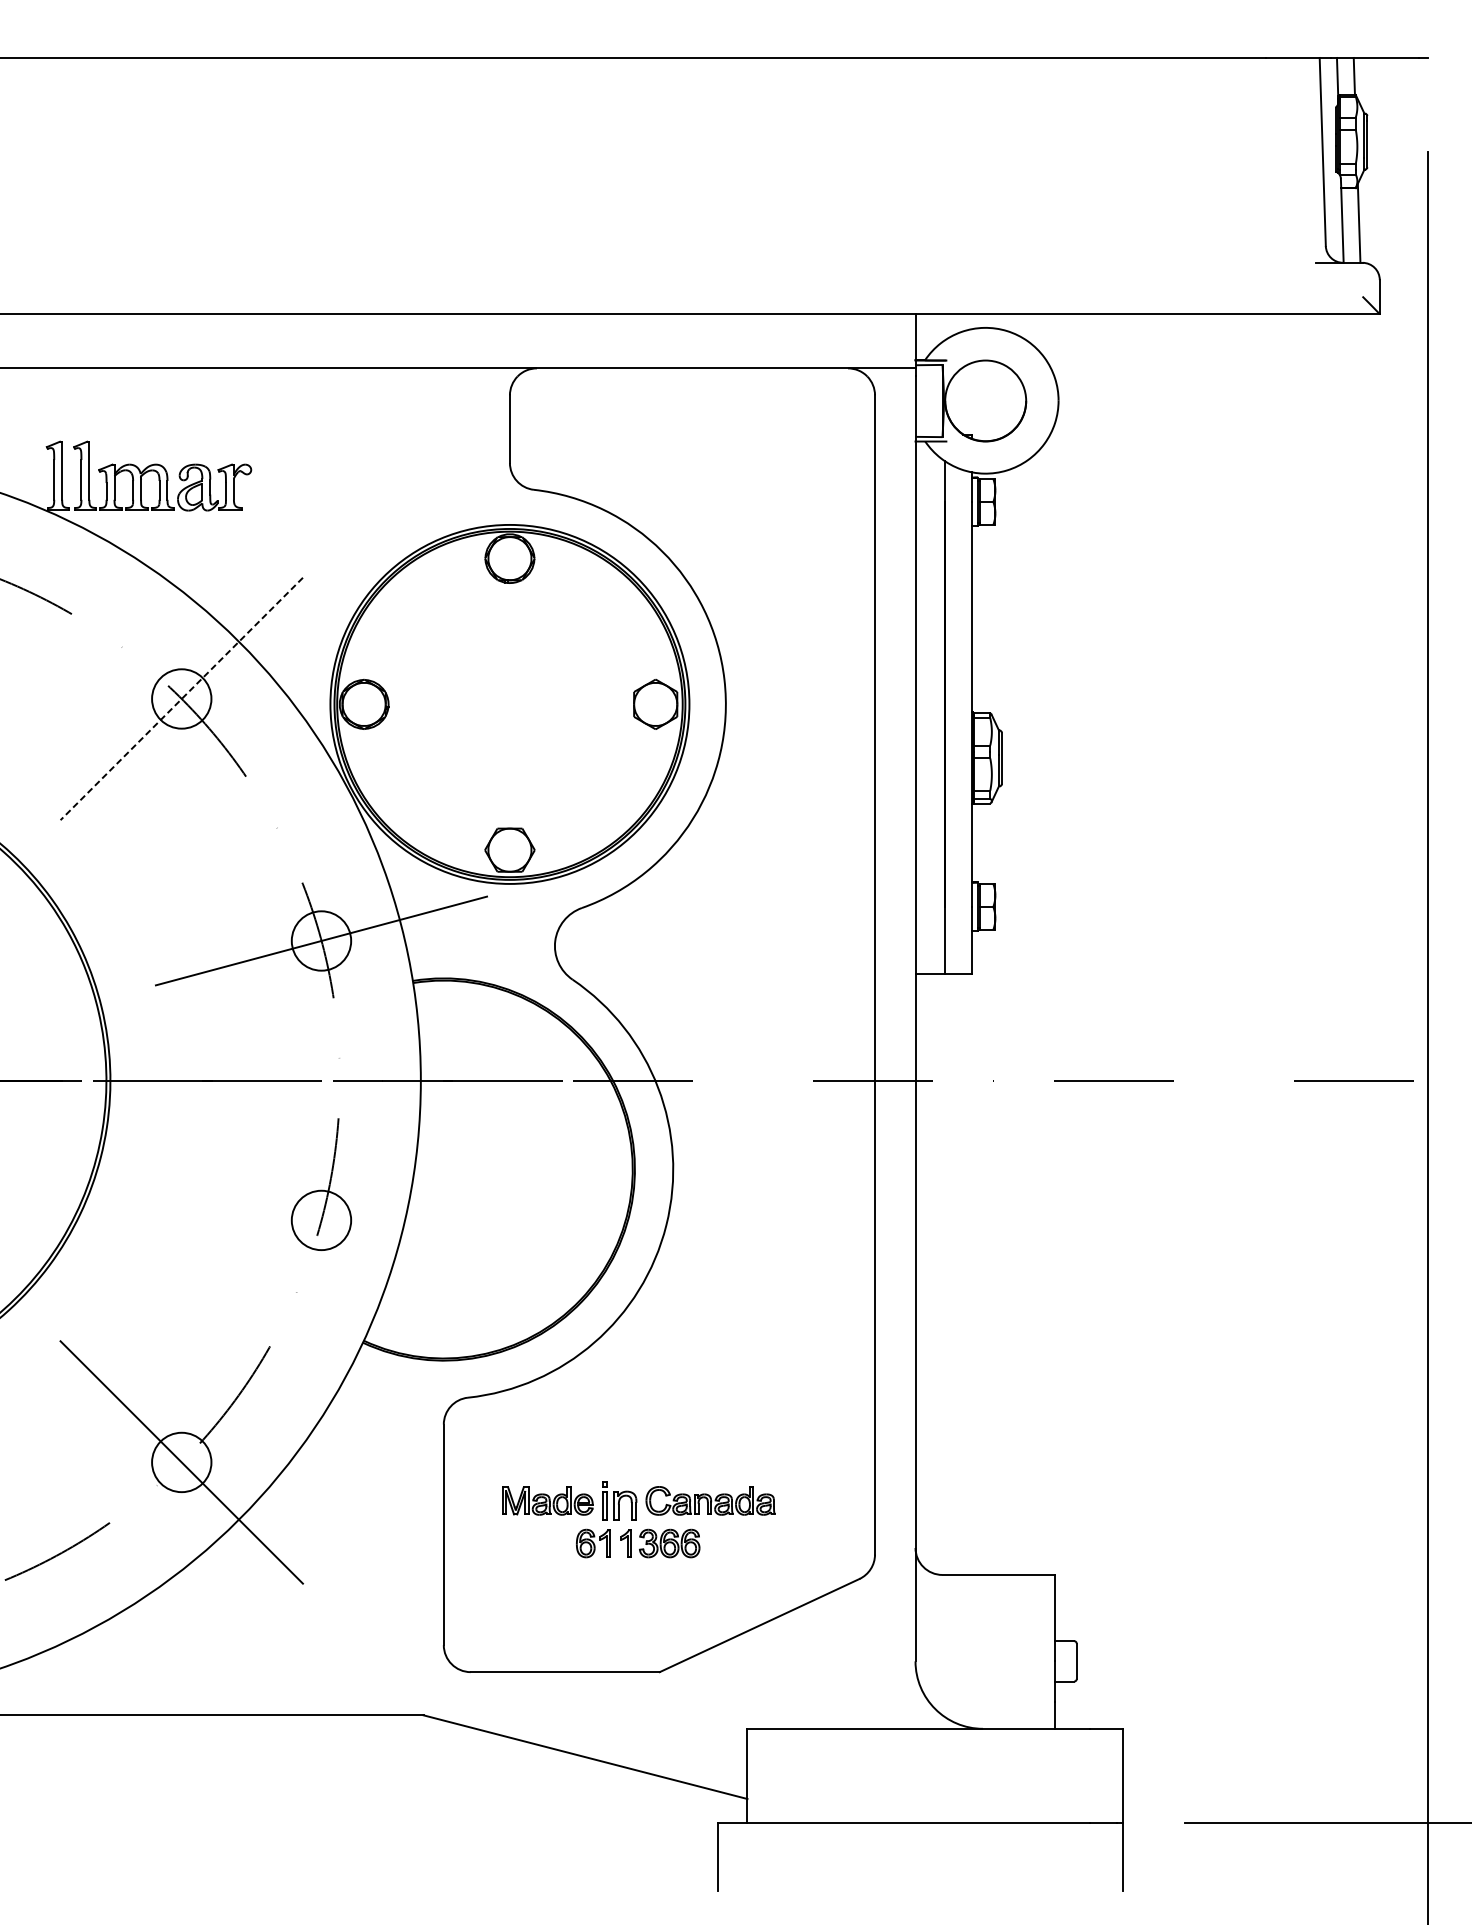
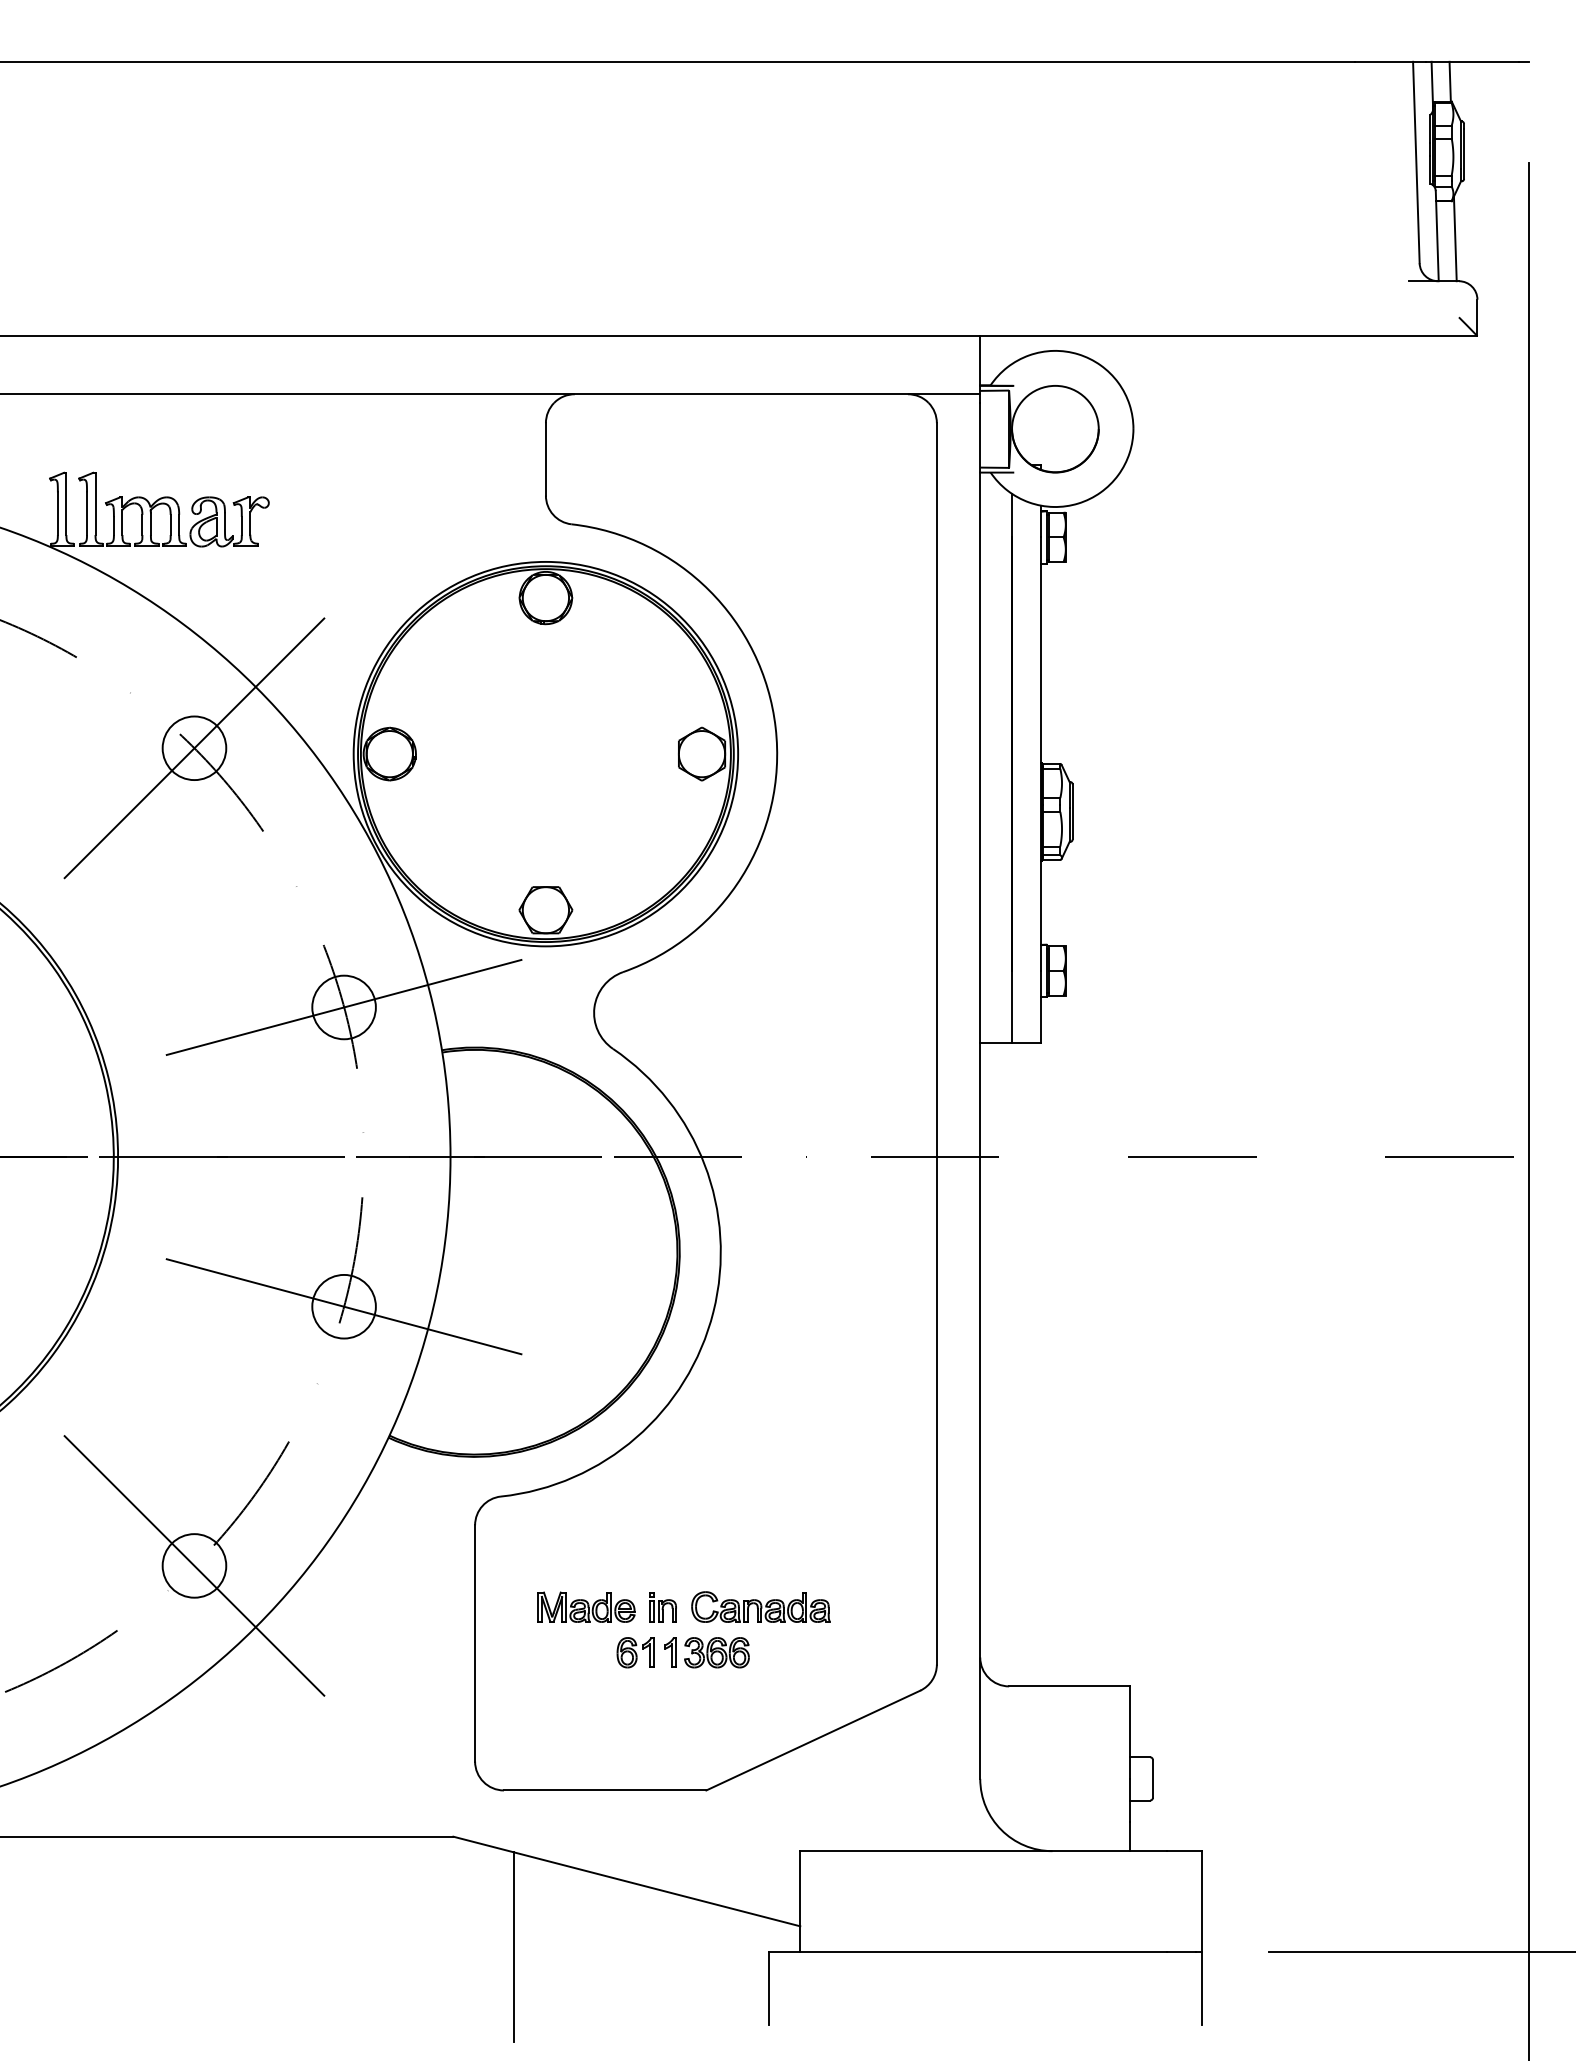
line: (181, 699) -> (194, 748), dashed -> solid
line: (320, 1220) -> (343, 1306), added
part: (618, 1501) -> (662, 1607), size x0.71
line: (480, 1817) -> (514, 1946), added

